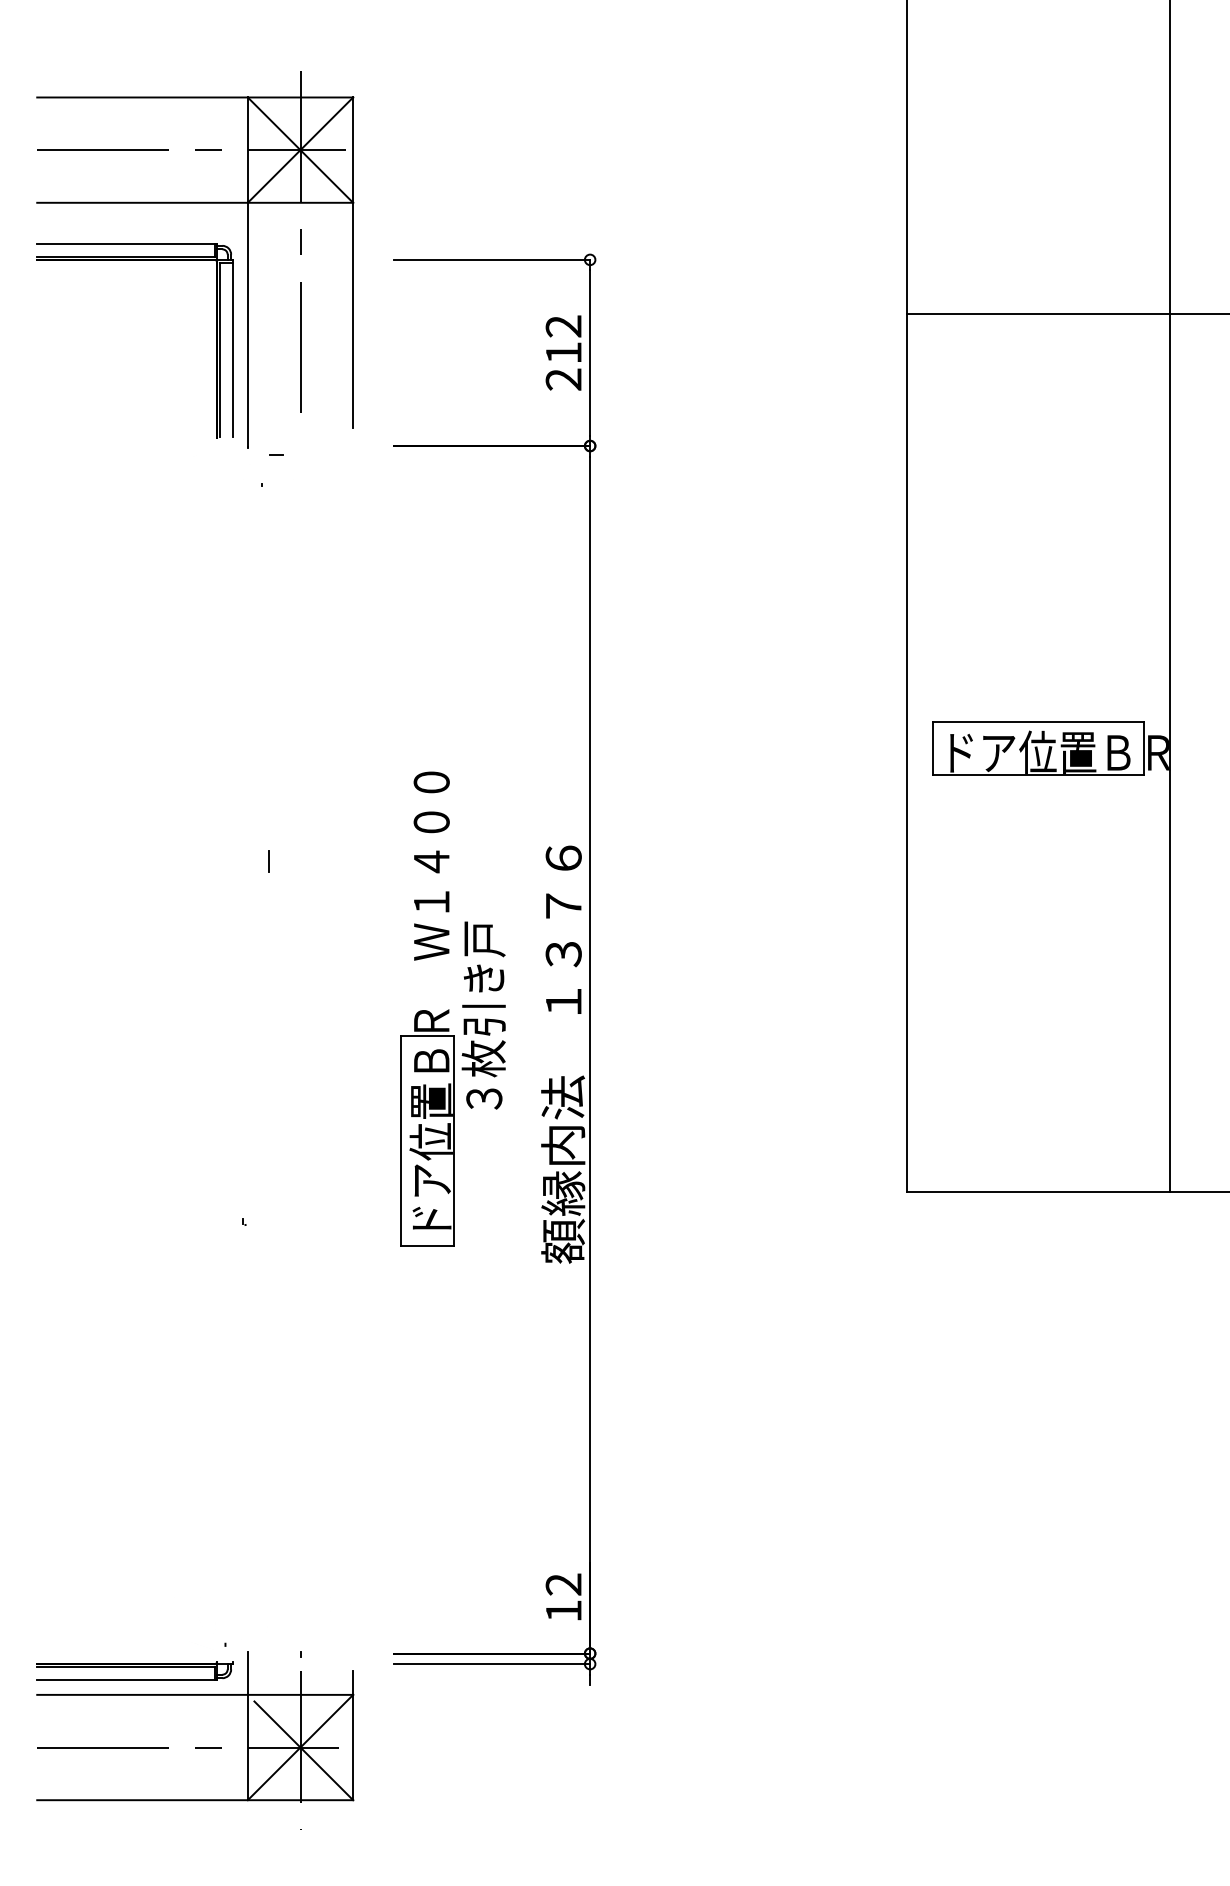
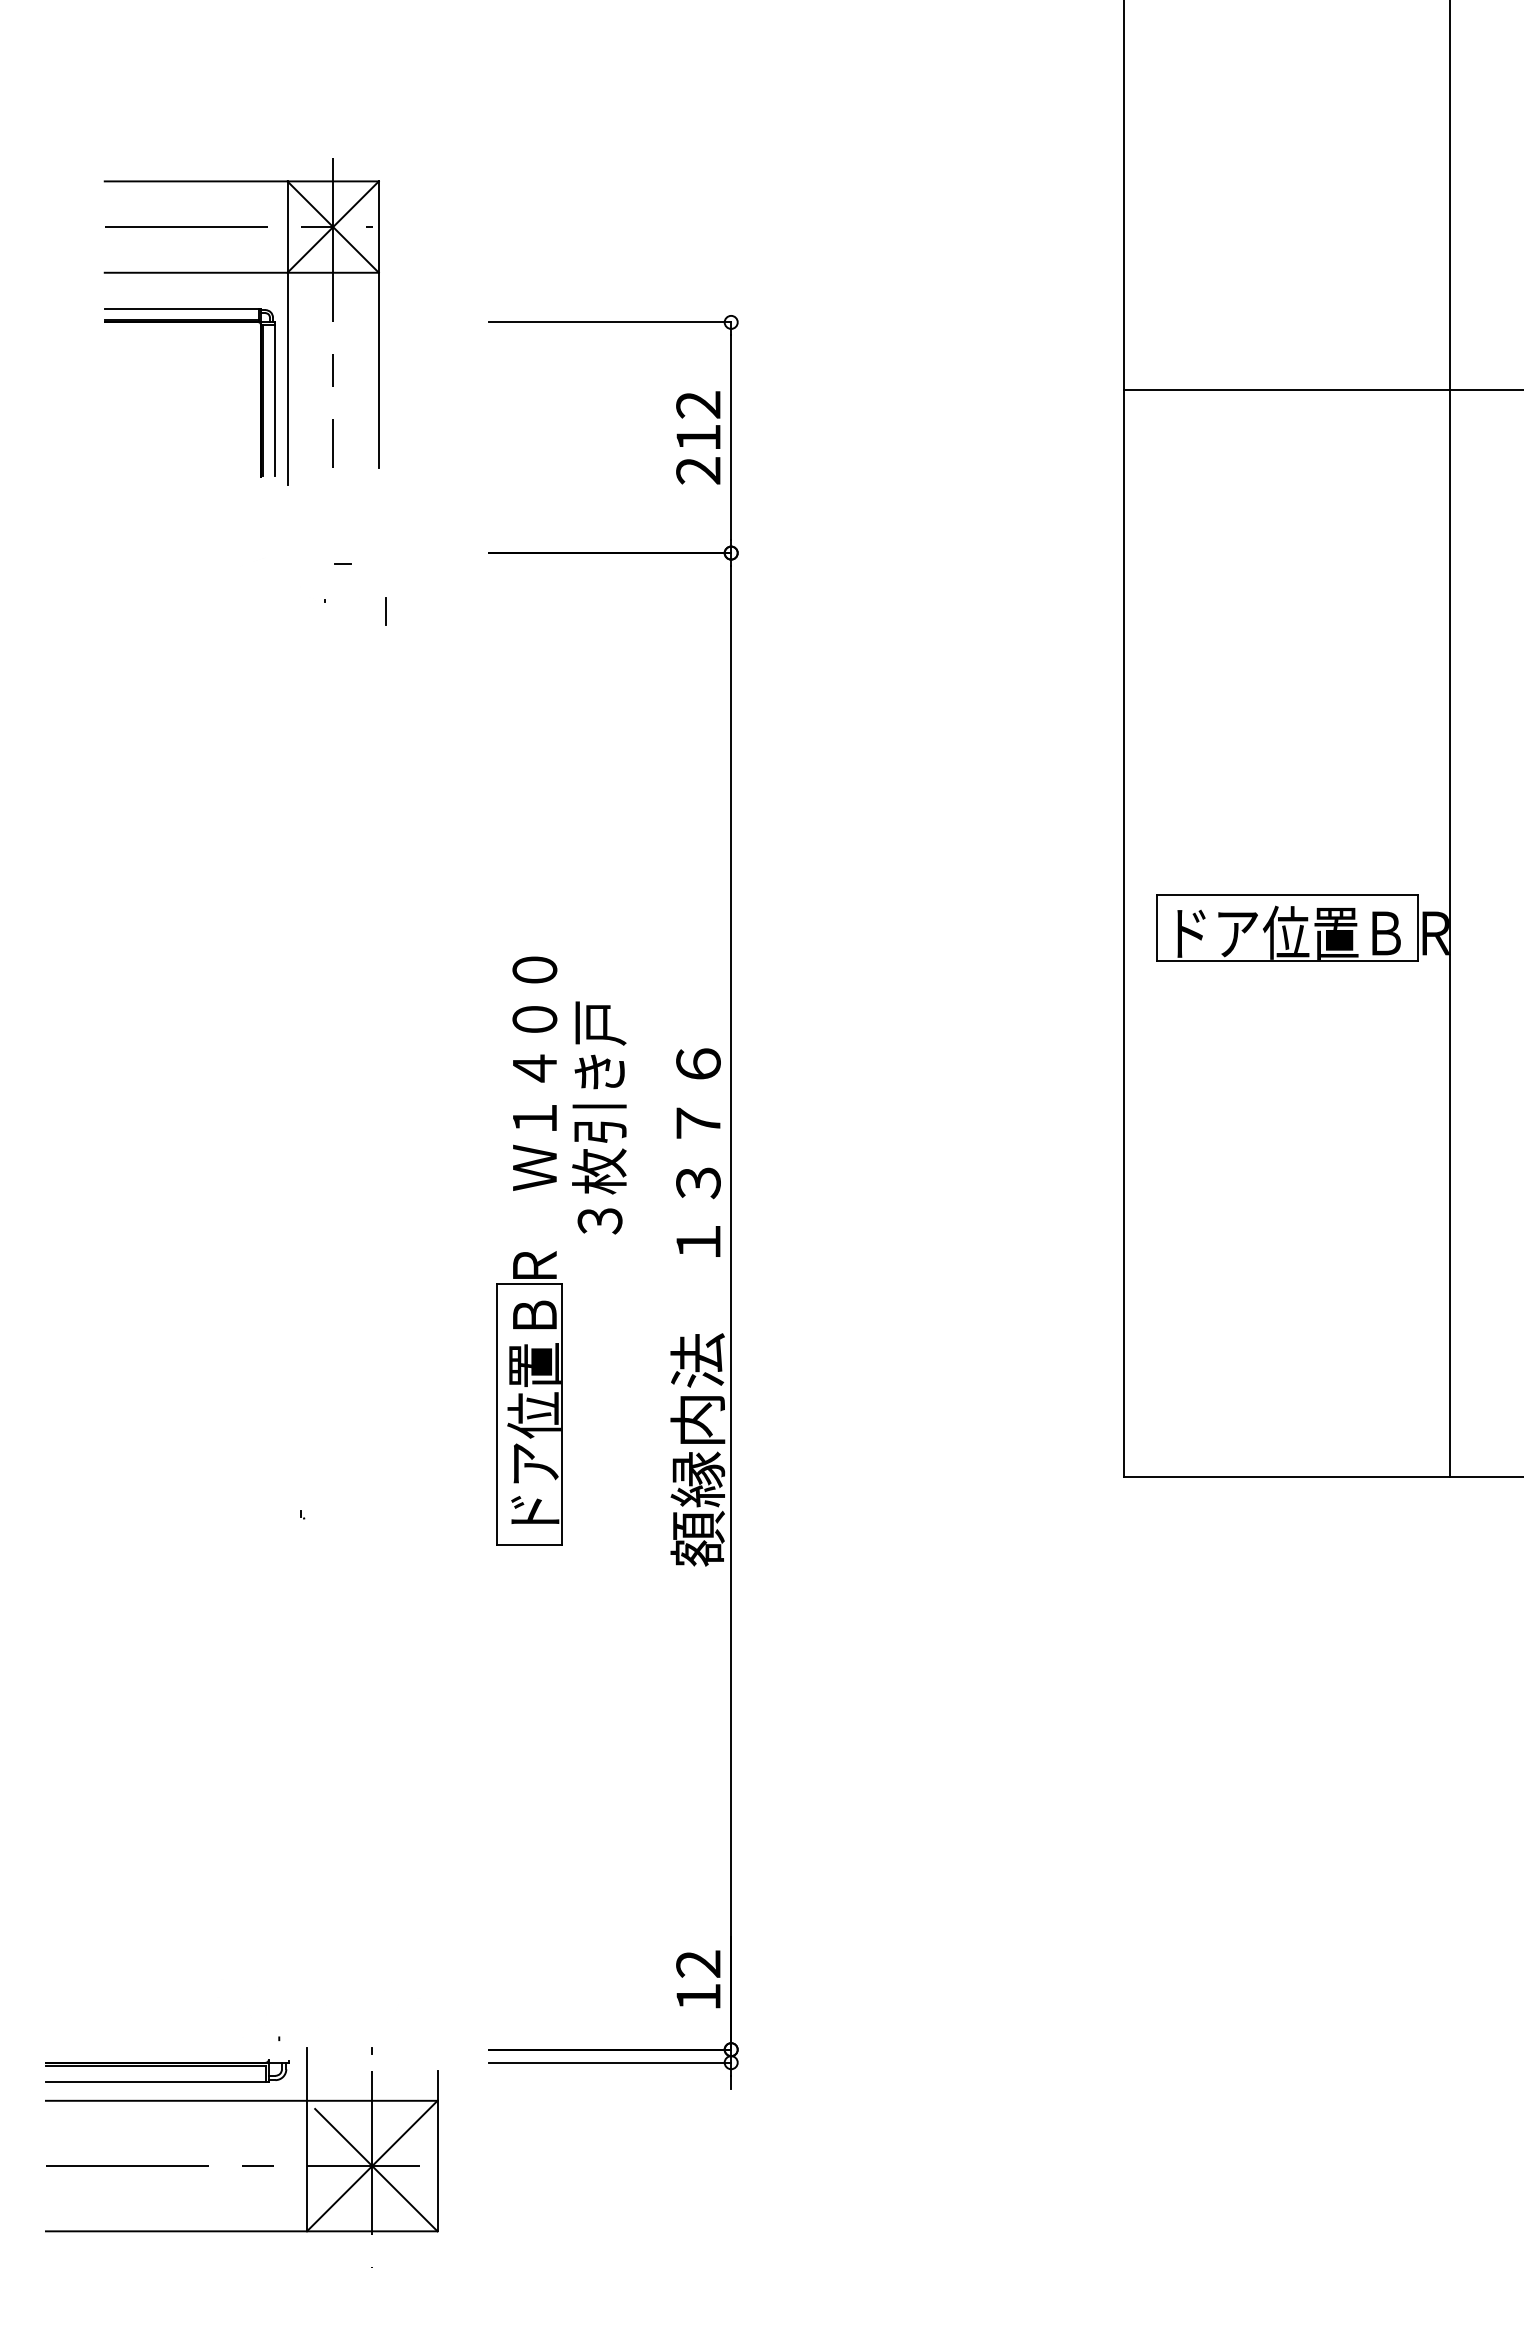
part: (195, 259) -> (241, 321), size x0.7
line: (269, 861) -> (385, 611), moved
text: (483, 1015) -> (599, 1117), moved

